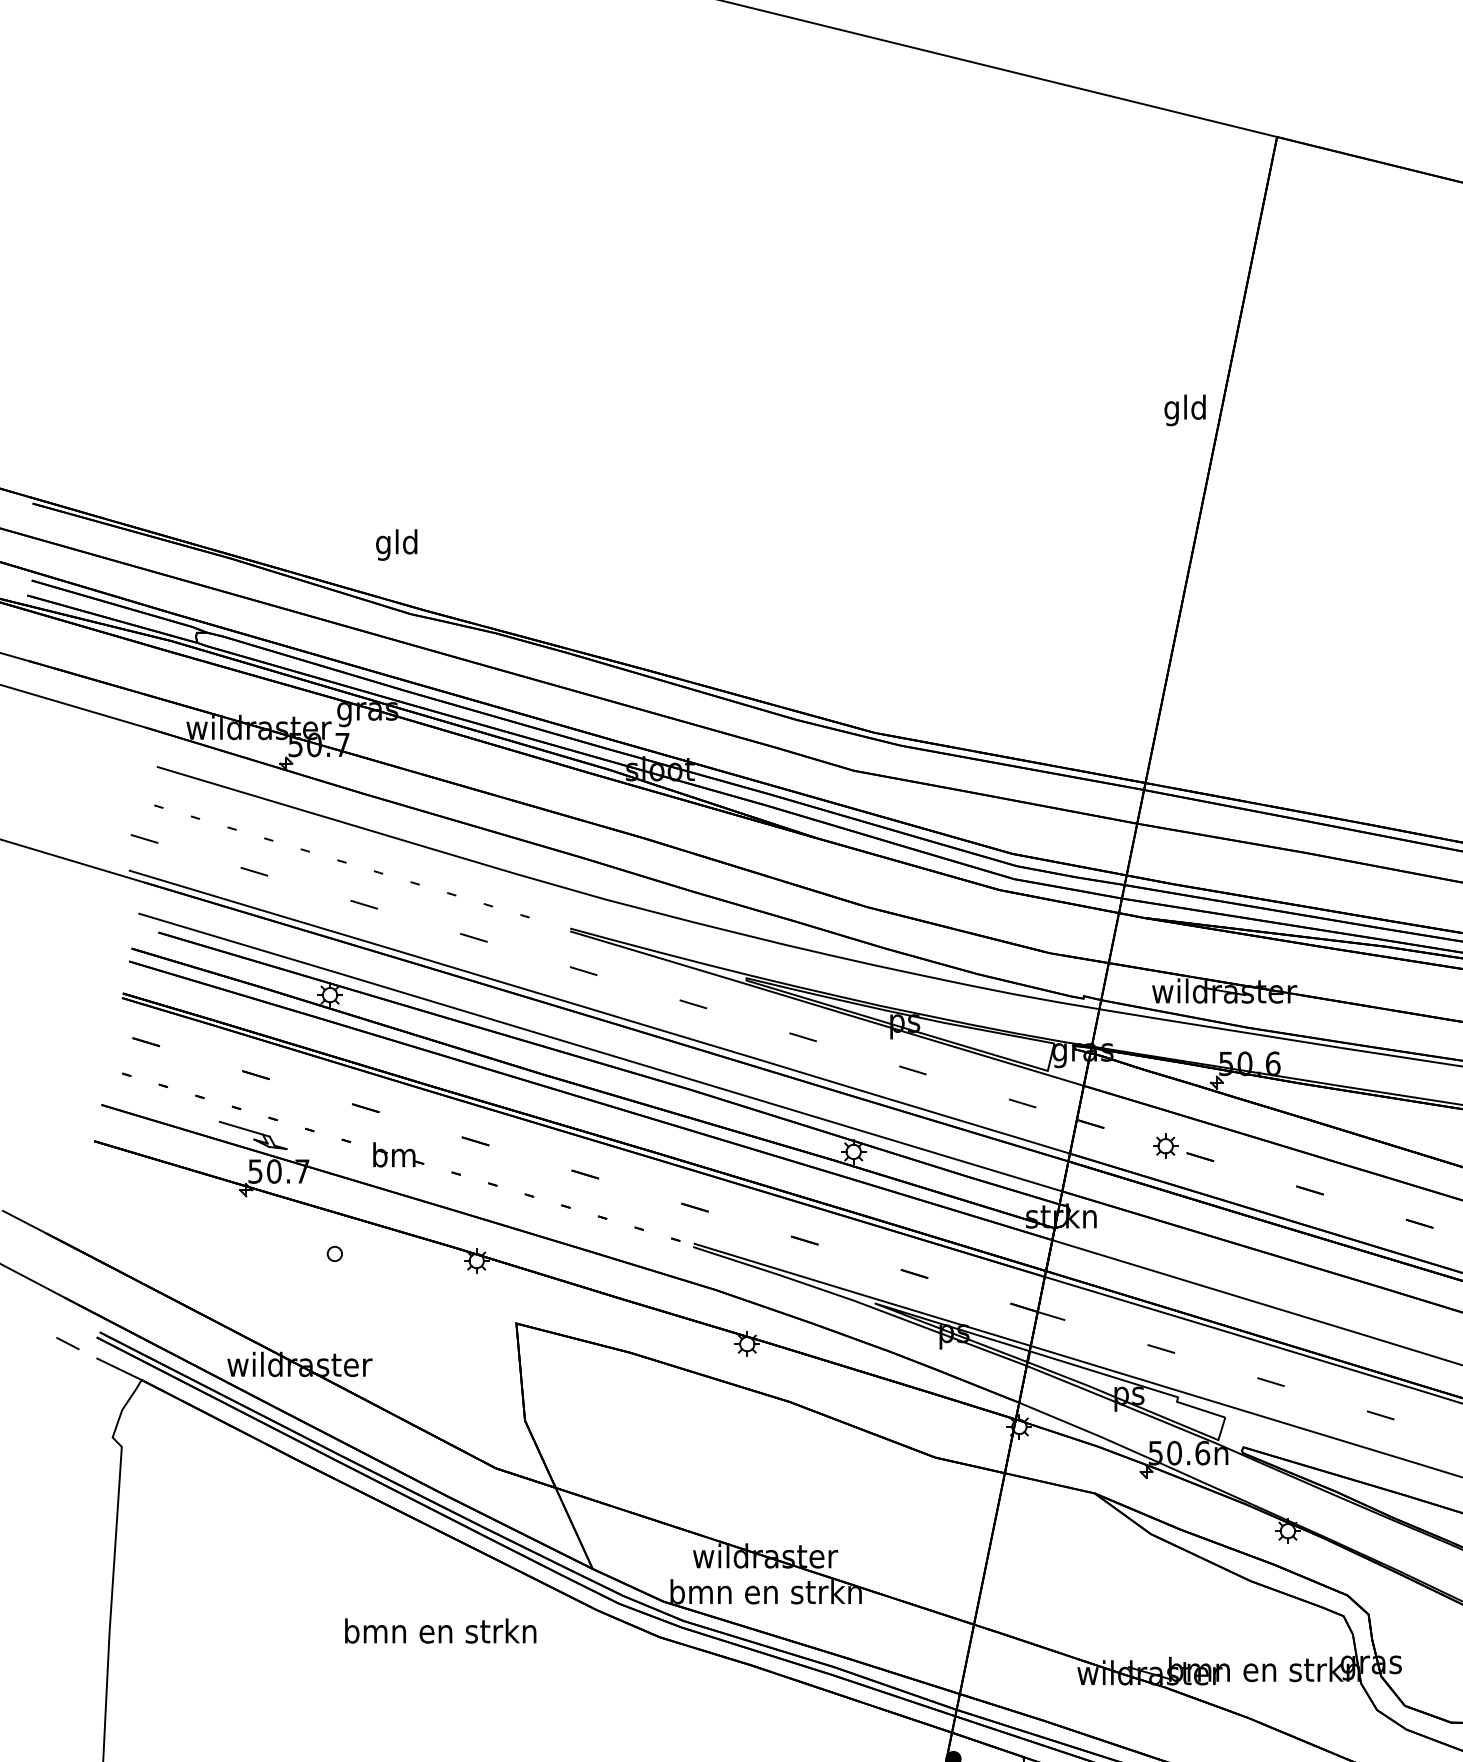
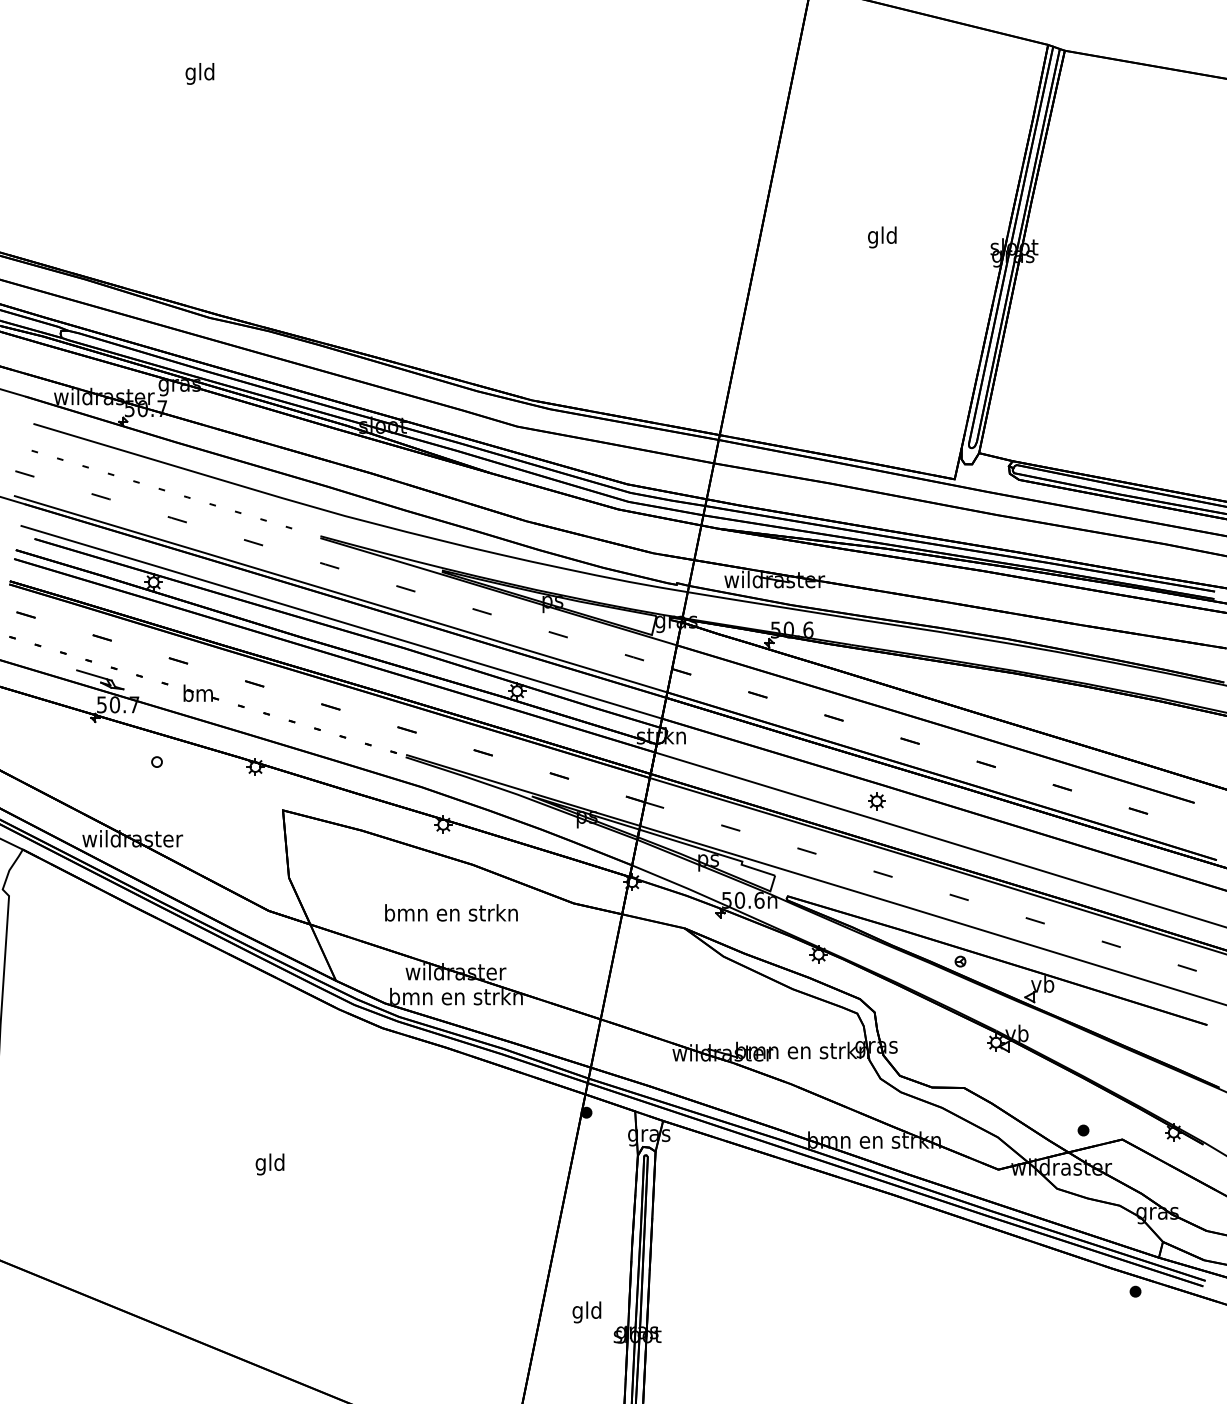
text: (1185, 410) -> (882, 237), moved
text: (396, 544) -> (199, 73), moved
part: (1165, 1146) -> (876, 801), moved
text: (440, 1630) -> (451, 912), moved

